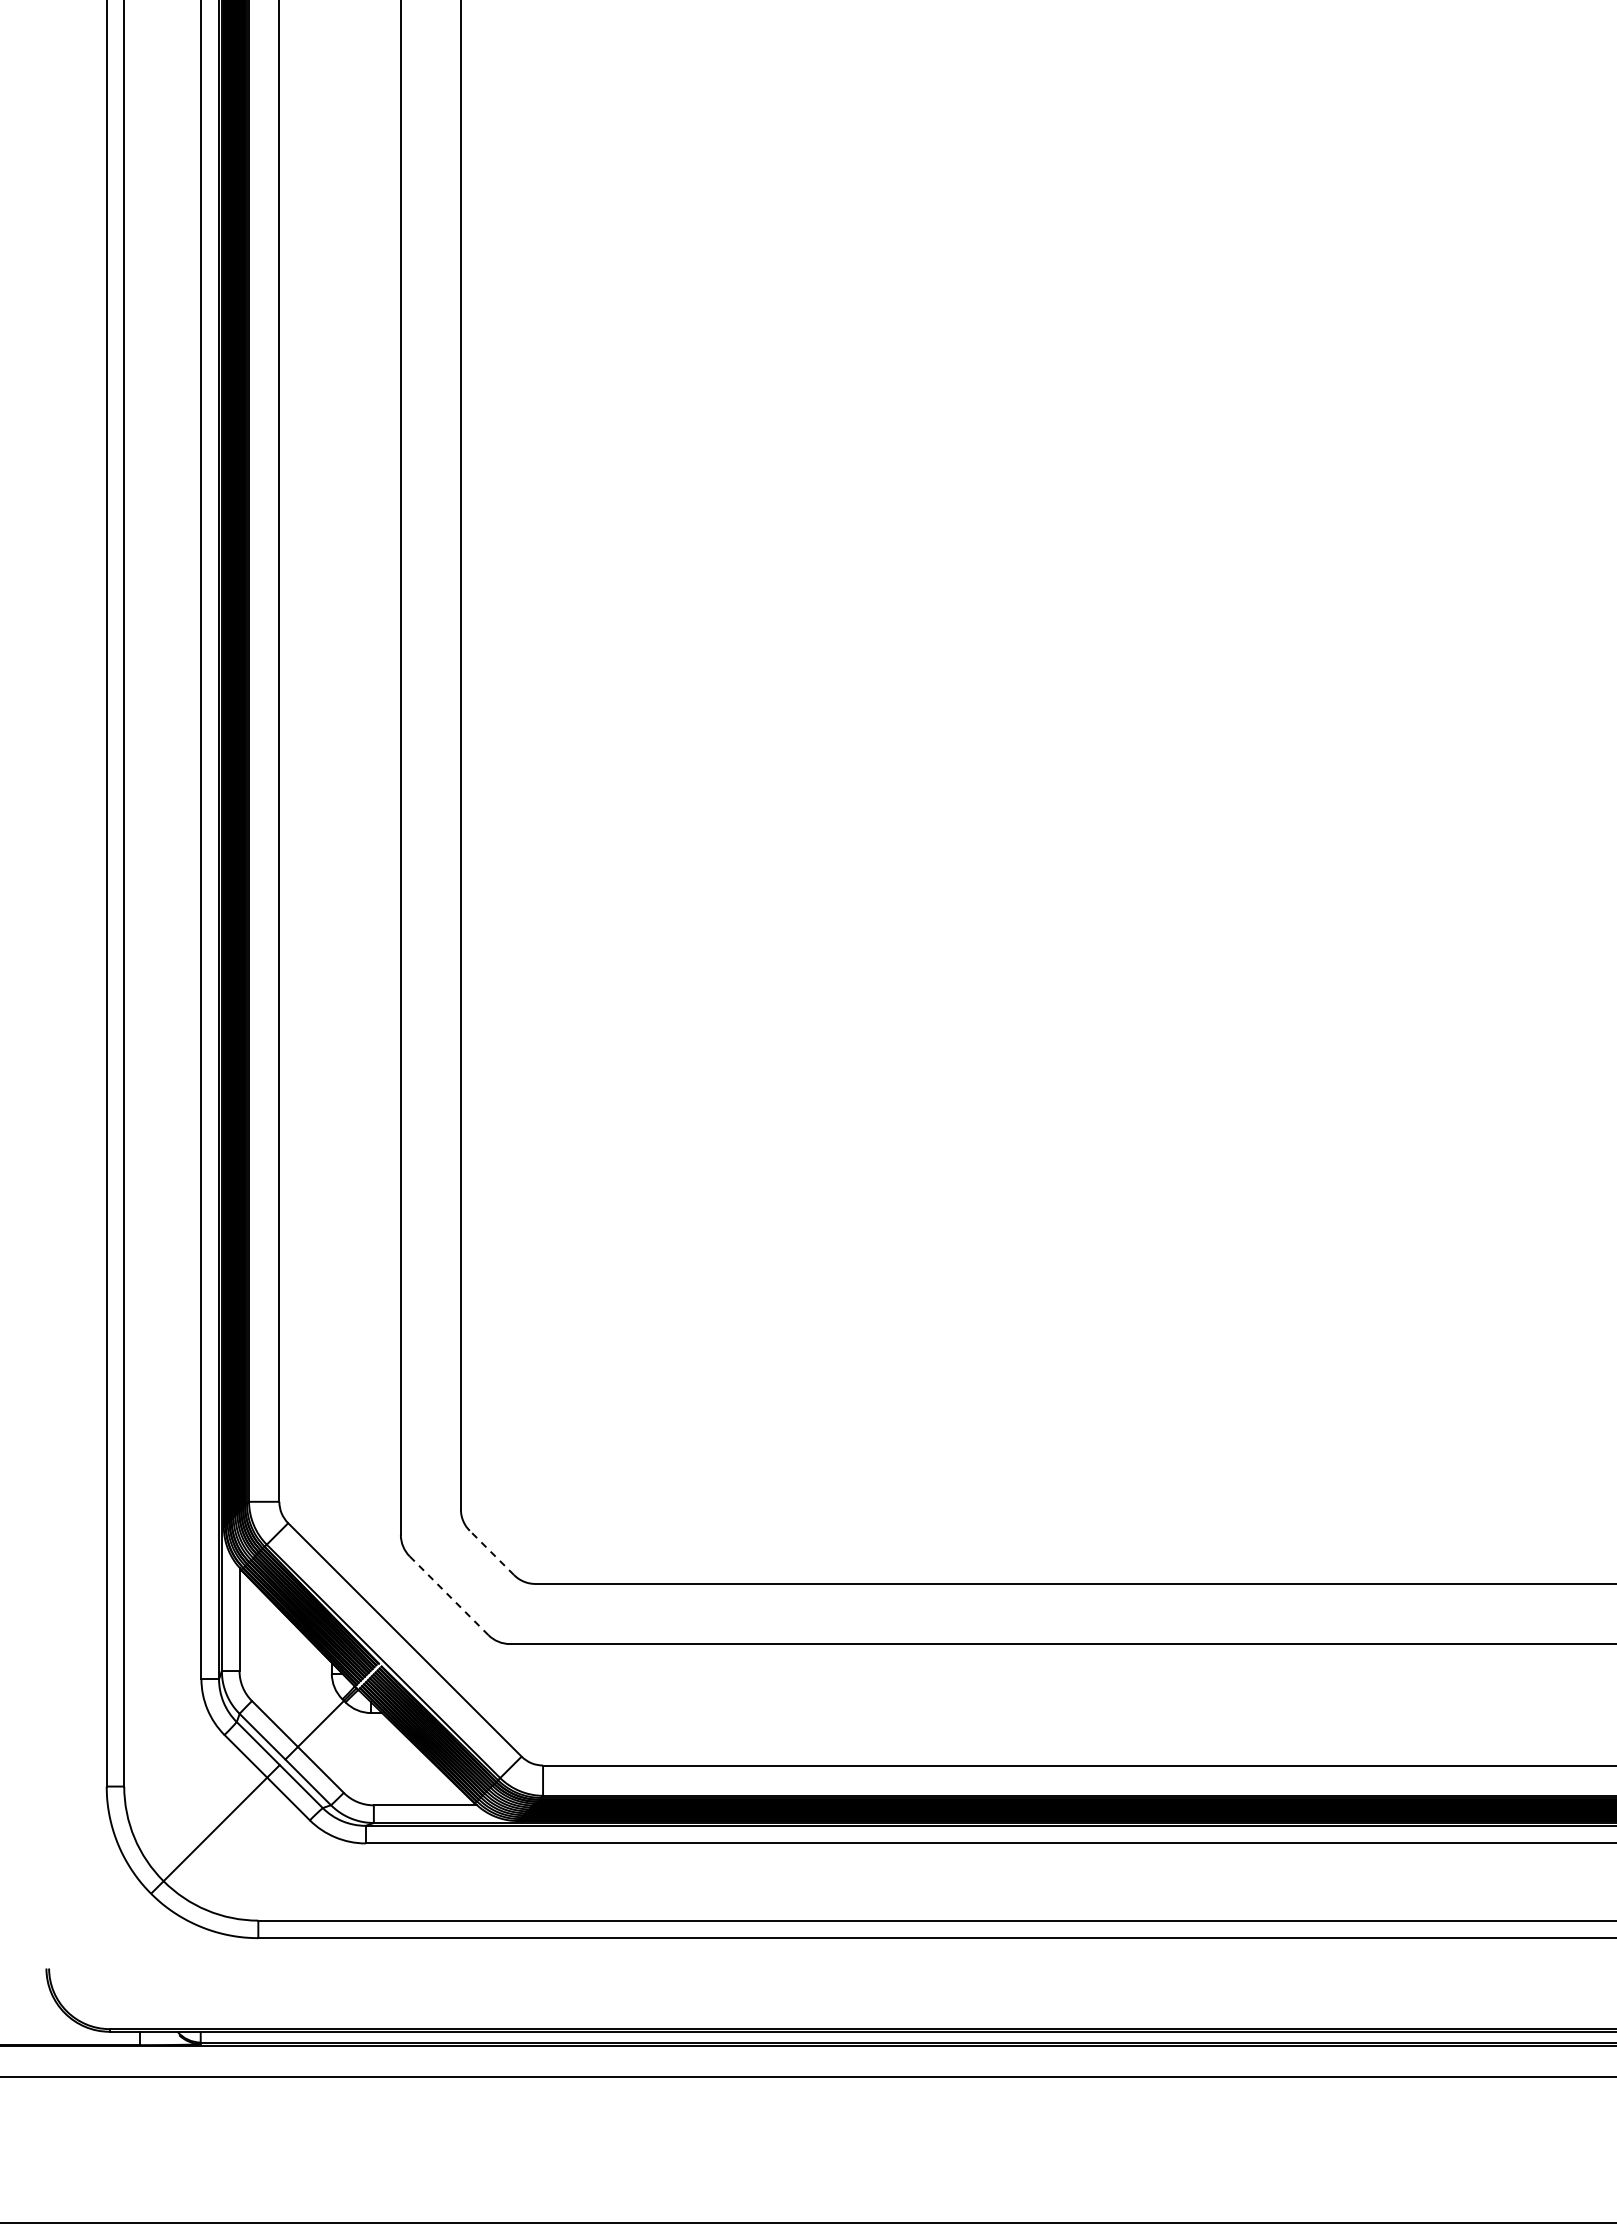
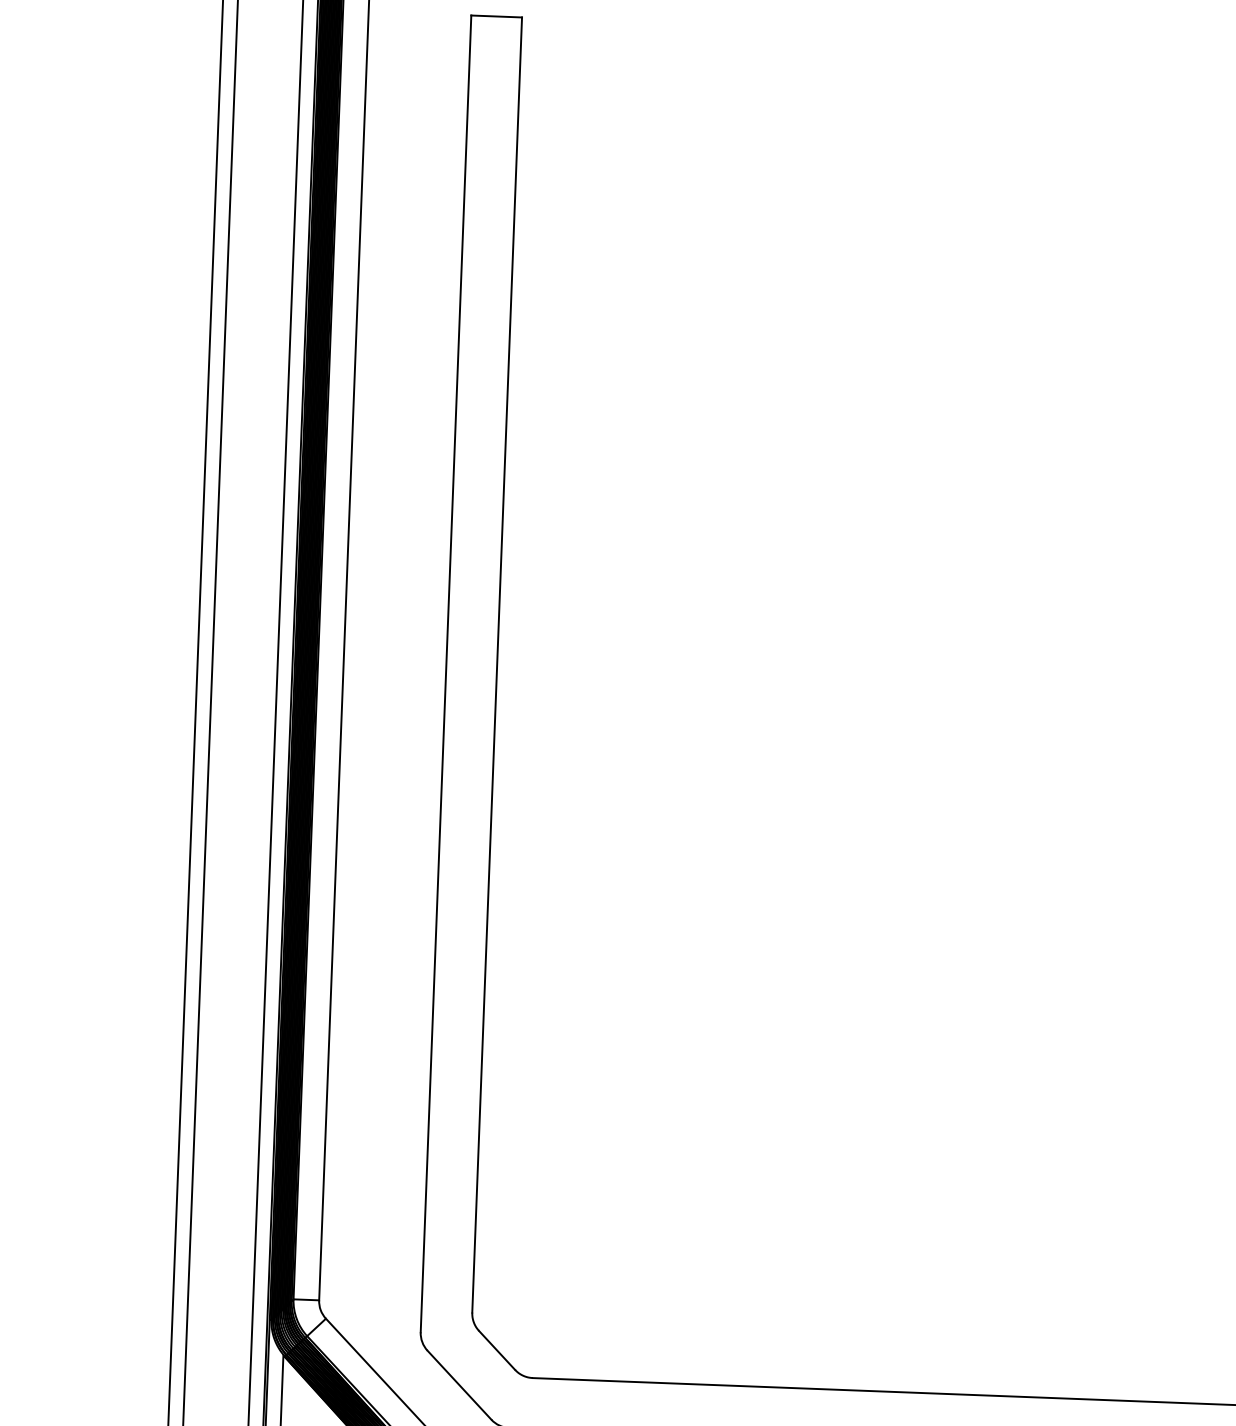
line: (491, 1552) -> (496, 1350), dashed -> solid
line: (449, 1595) -> (459, 1385), dashed -> solid

